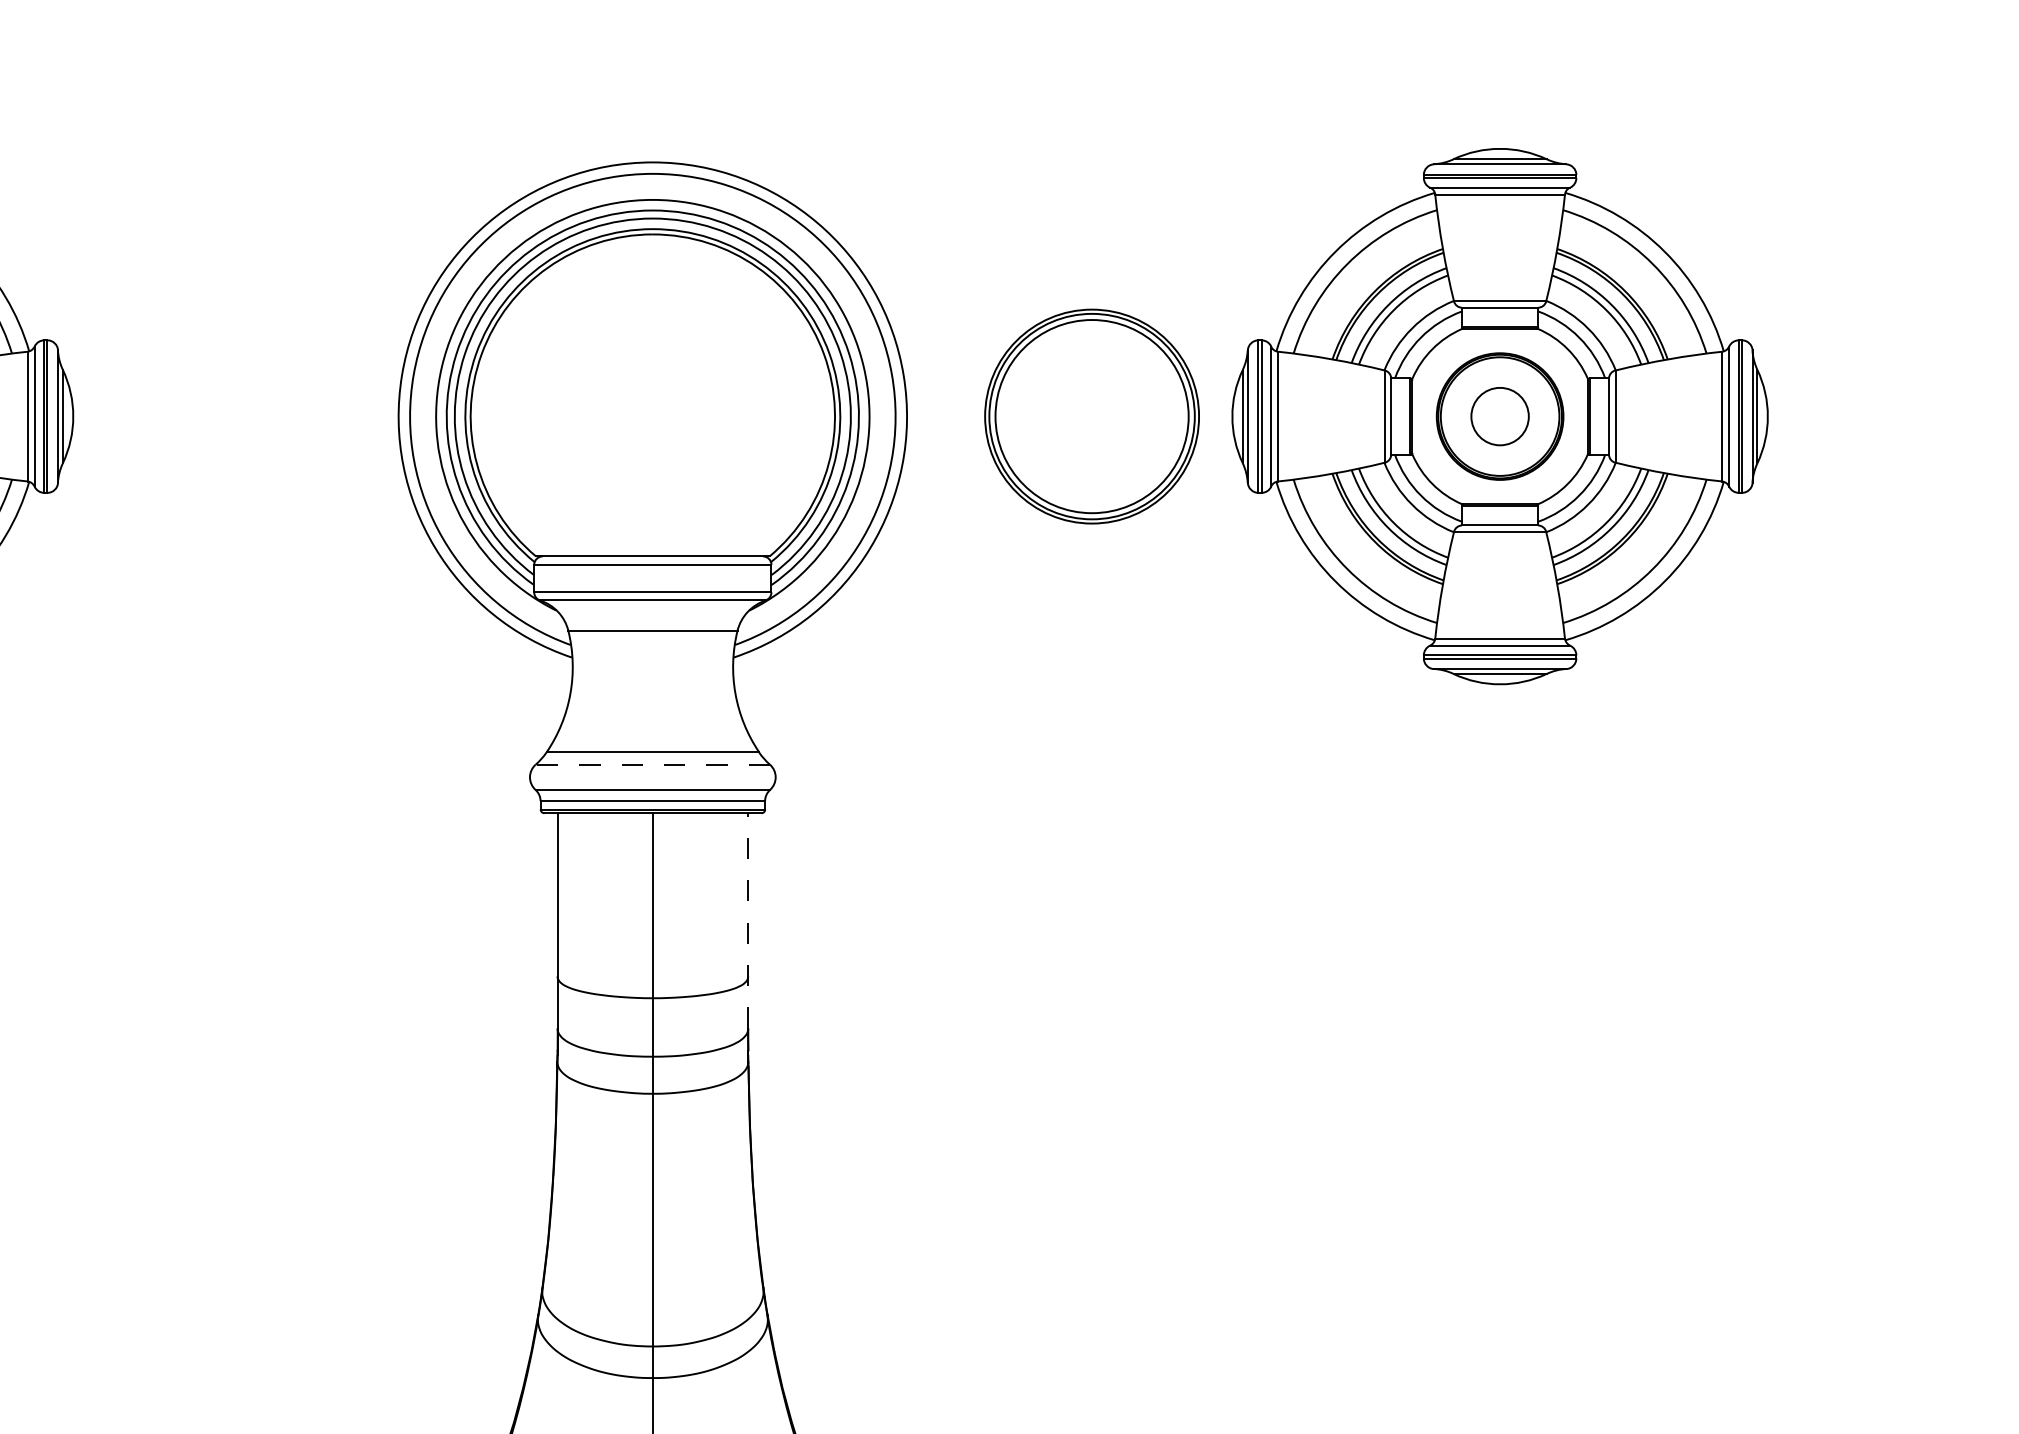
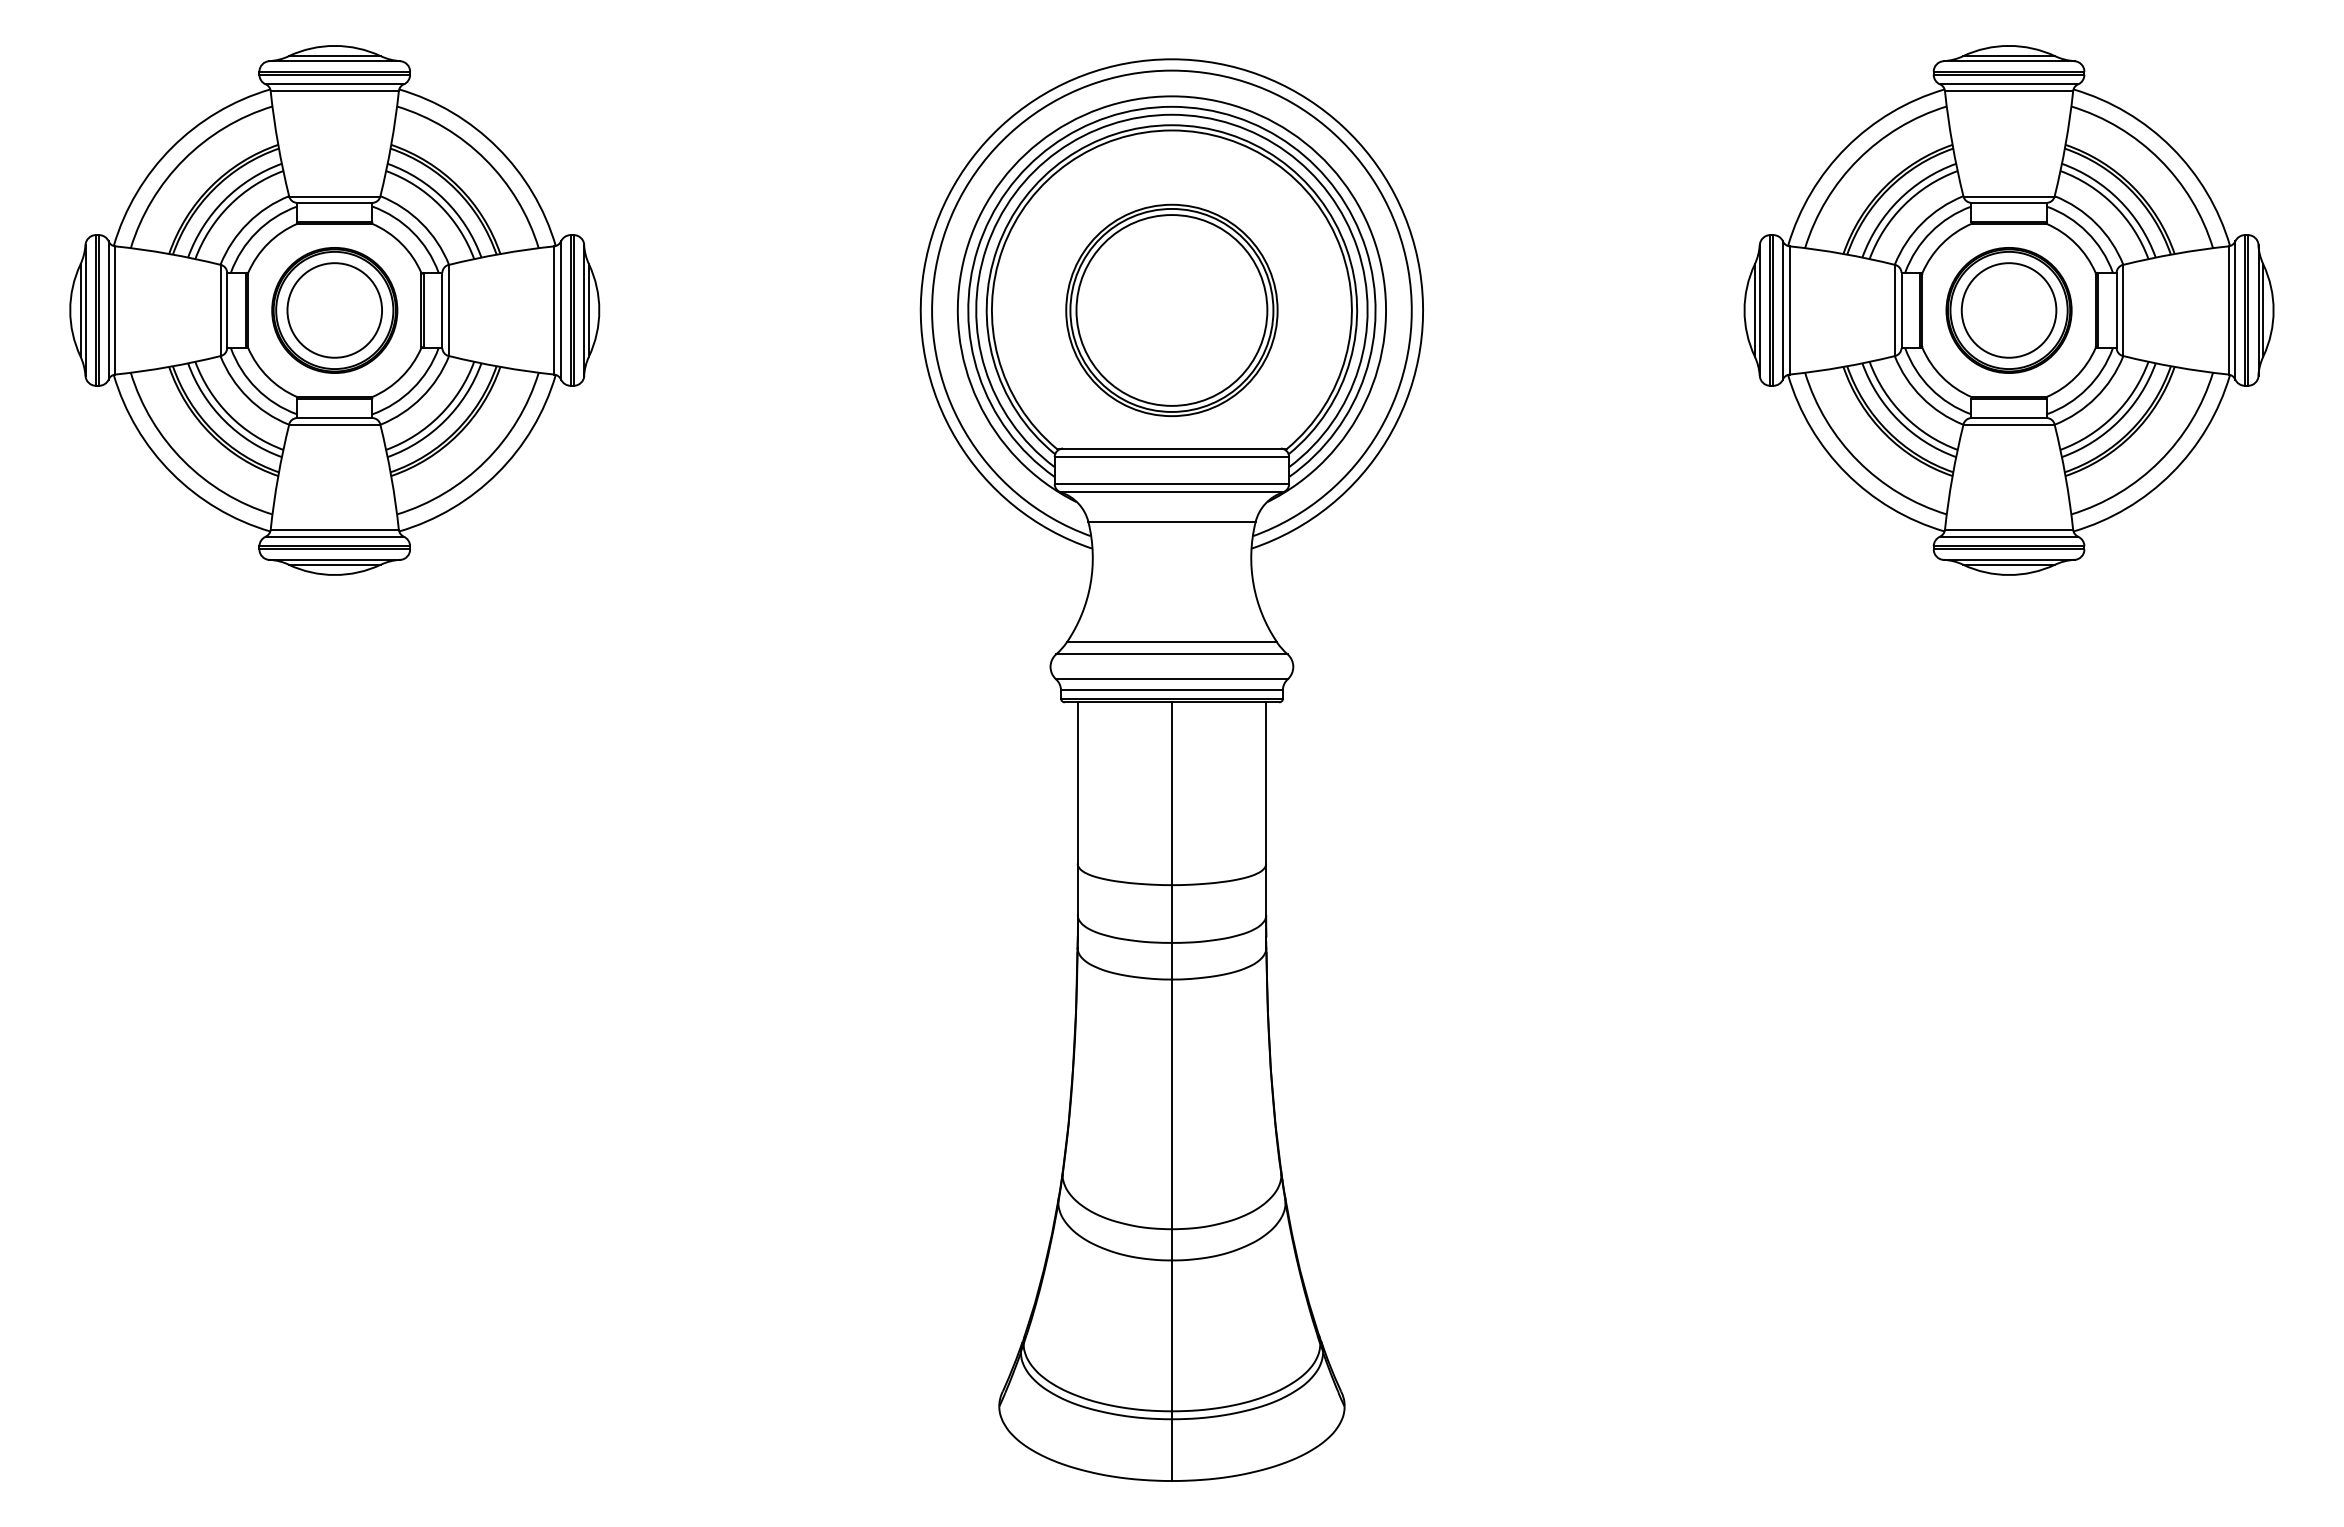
part: (1091, 415) -> (1171, 309), moved
circle: (1499, 416) -> (2008, 310), size x1.67
line: (653, 764) -> (1172, 654), dashed -> solid
line: (748, 920) -> (1266, 808), dashed -> solid

